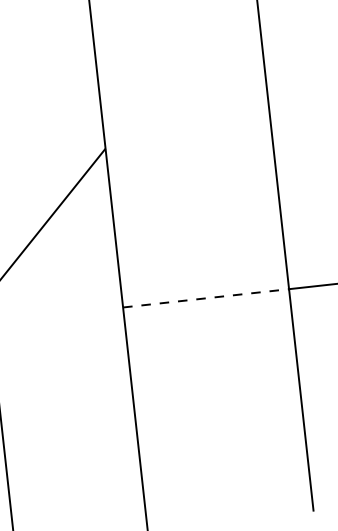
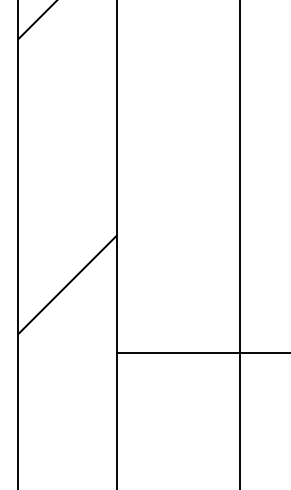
line: (206, 298) -> (178, 353), dashed -> solid

